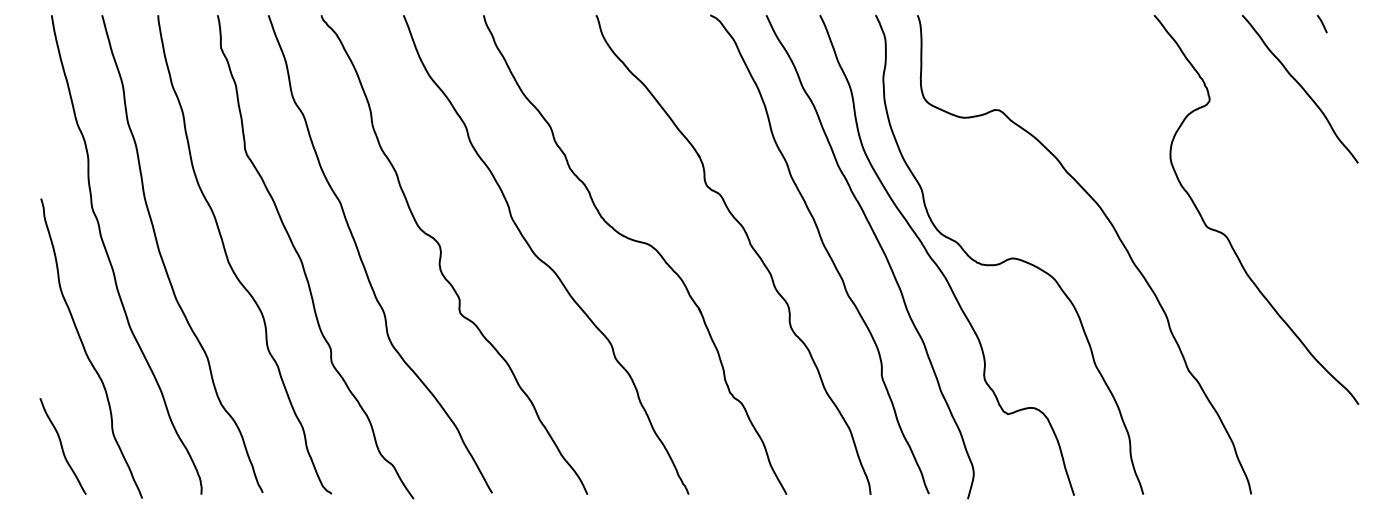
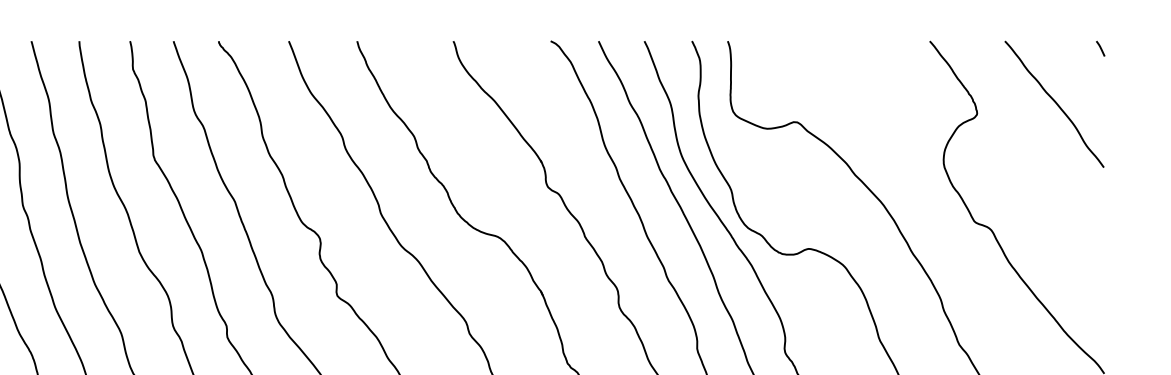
line: (1321, 23) -> (1099, 48), moved

